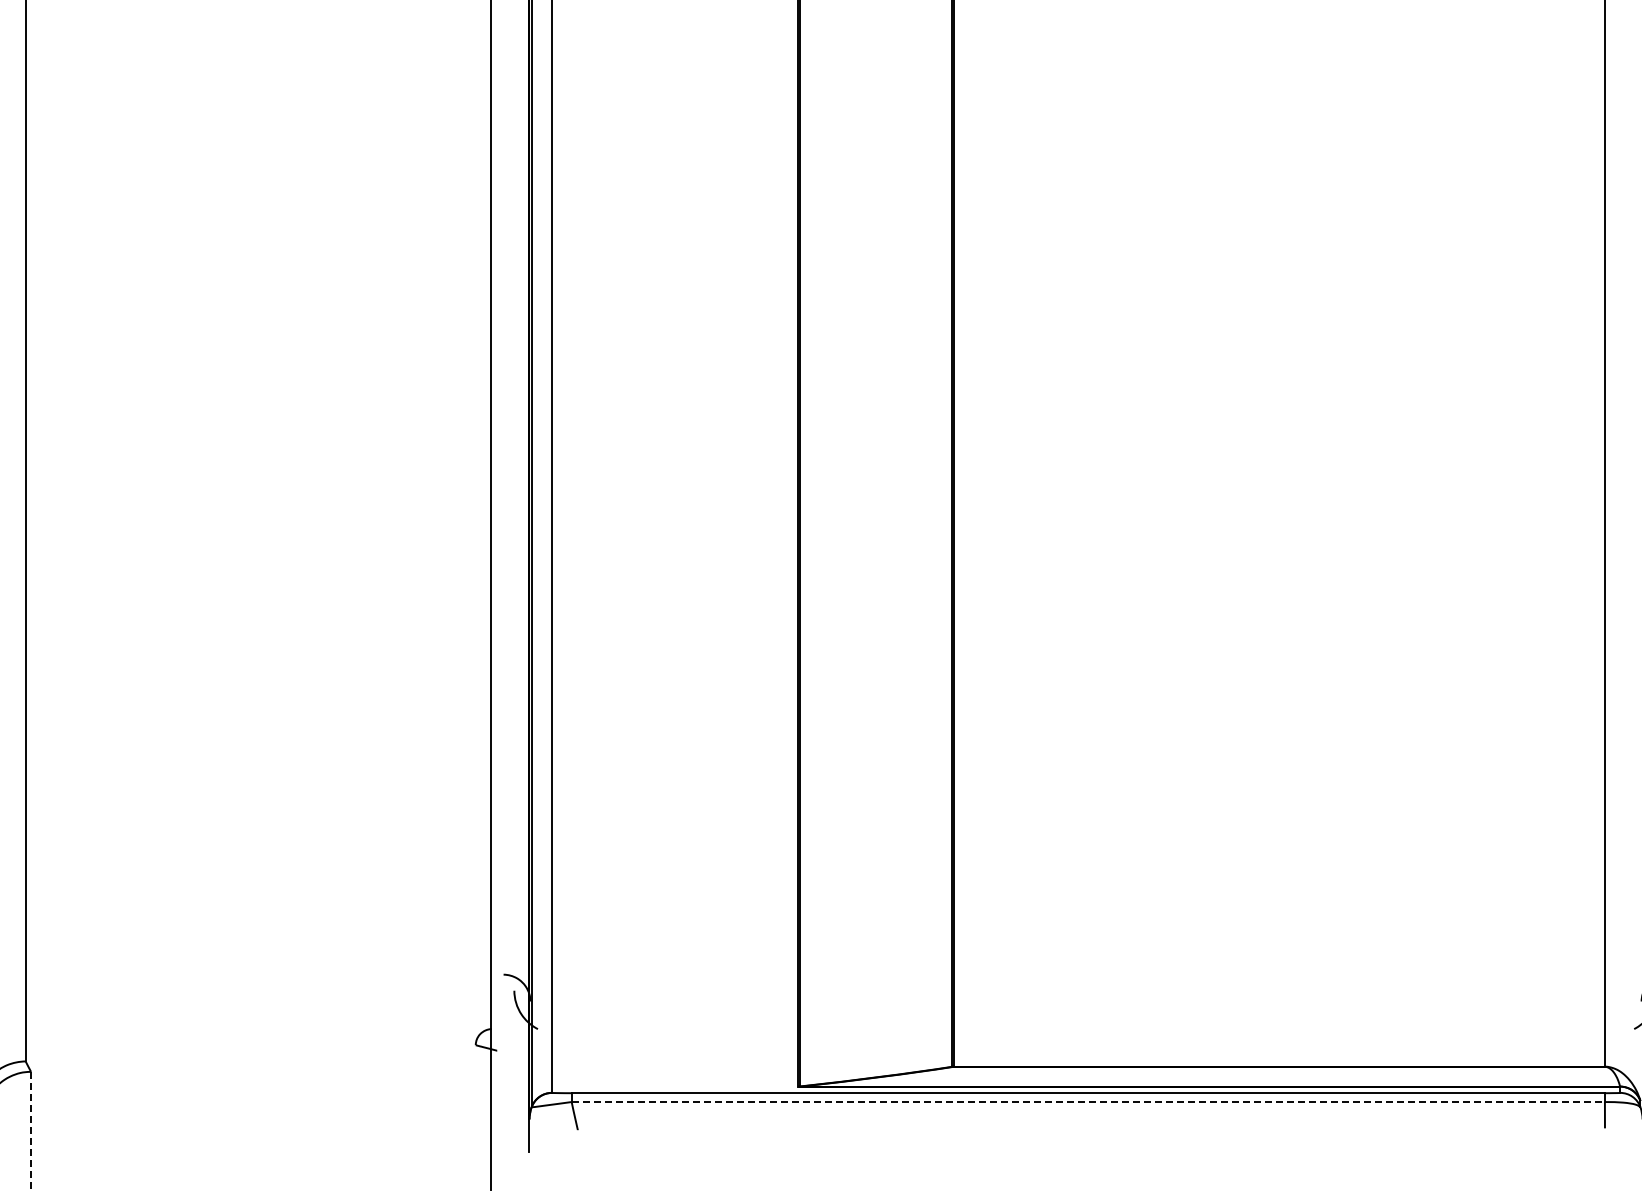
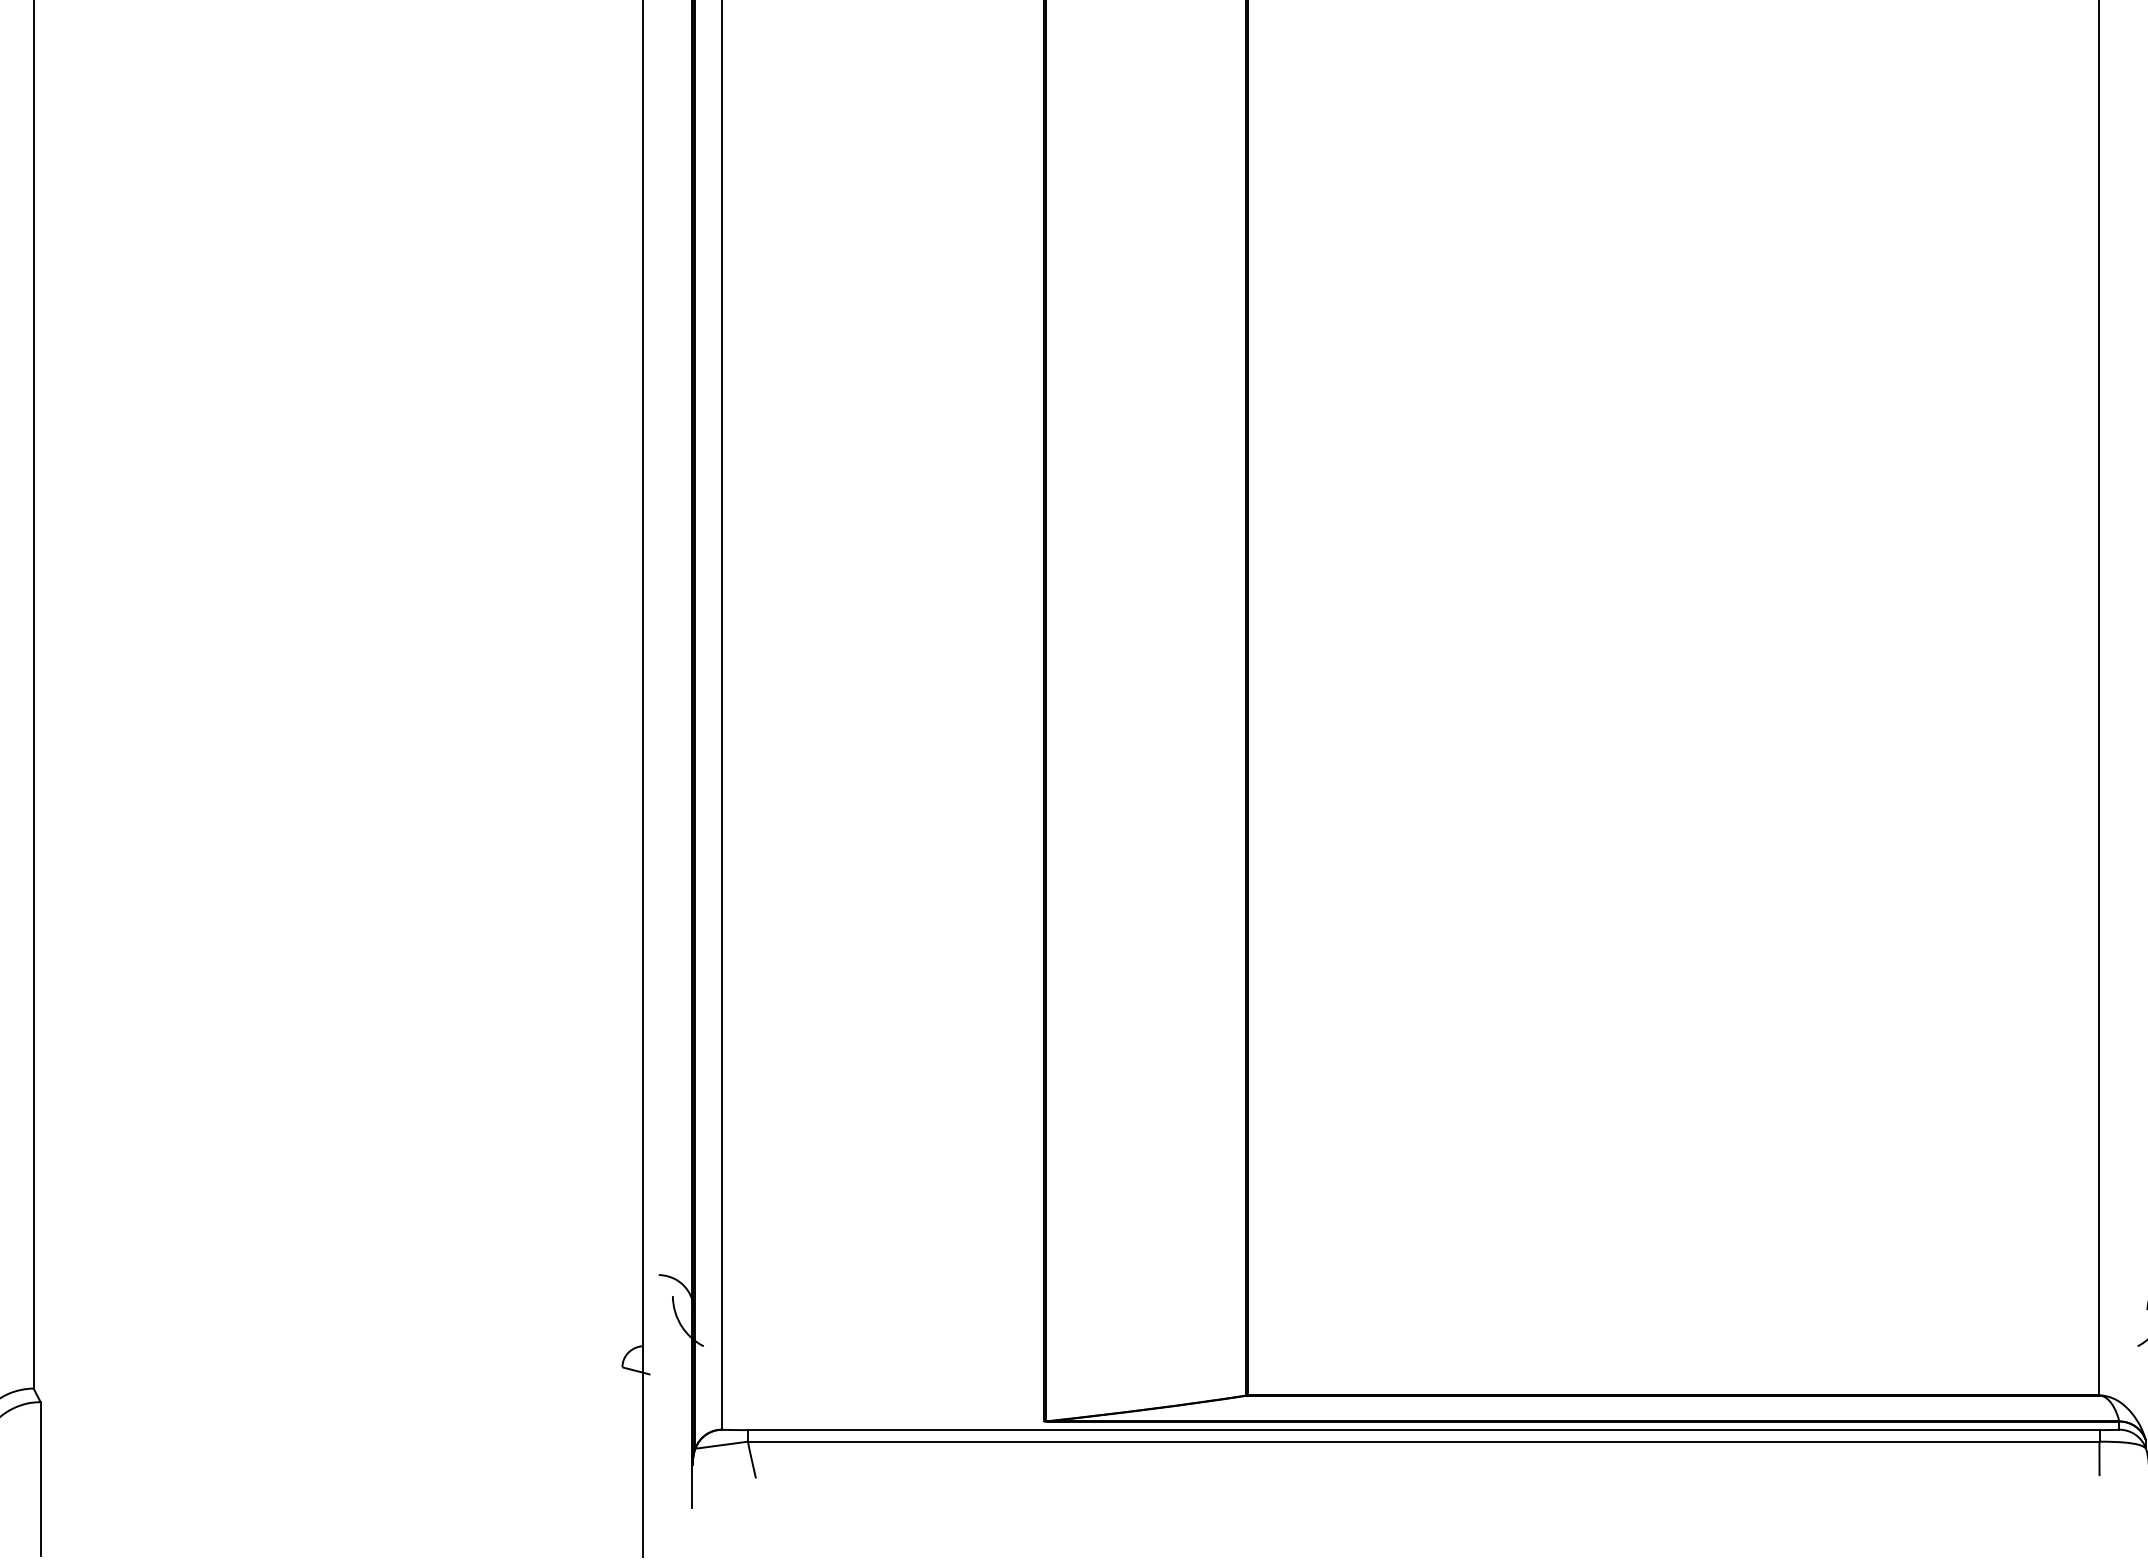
line: (1088, 1102) -> (1423, 1442), dashed -> solid
line: (31, 1130) -> (41, 1478), dashed -> solid

